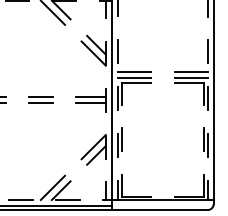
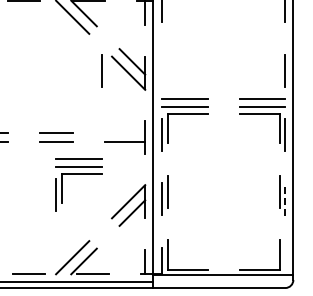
line: (117, 51) -> (101, 70), moved
line: (90, 97) -> (124, 133), removed
part: (57, 127) -> (78, 174), added
line: (207, 145) -> (285, 199), solid -> dashed
line: (207, 189) -> (285, 260), removed

